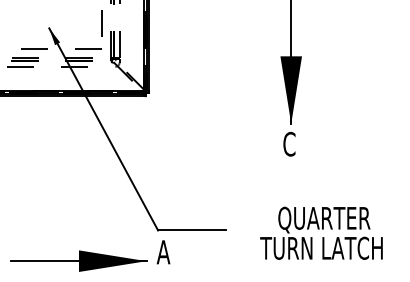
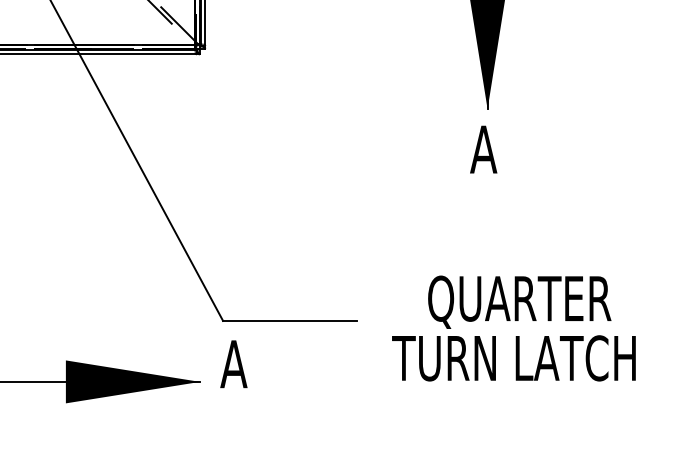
text: (288, 143) -> (482, 148), C -> A
text: (321, 232) -> (513, 326), moved

